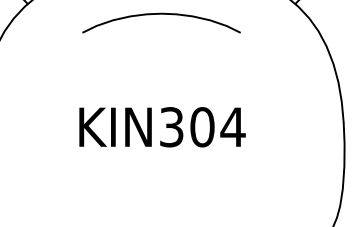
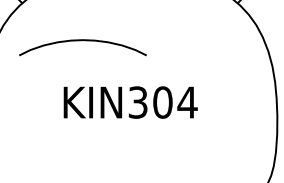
curve: (159, 15) -> (81, 41), moved

